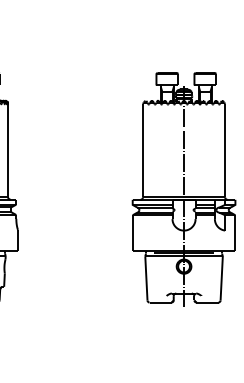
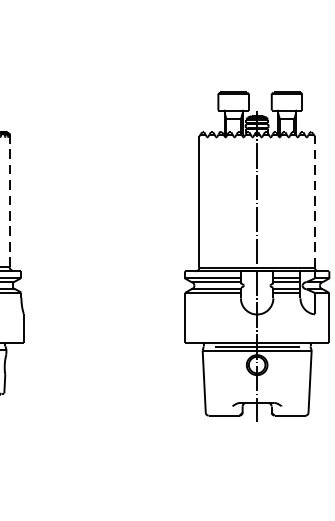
line: (8, 149) -> (10, 200), solid -> dashed
line: (225, 150) -> (315, 201), solid -> dashed

